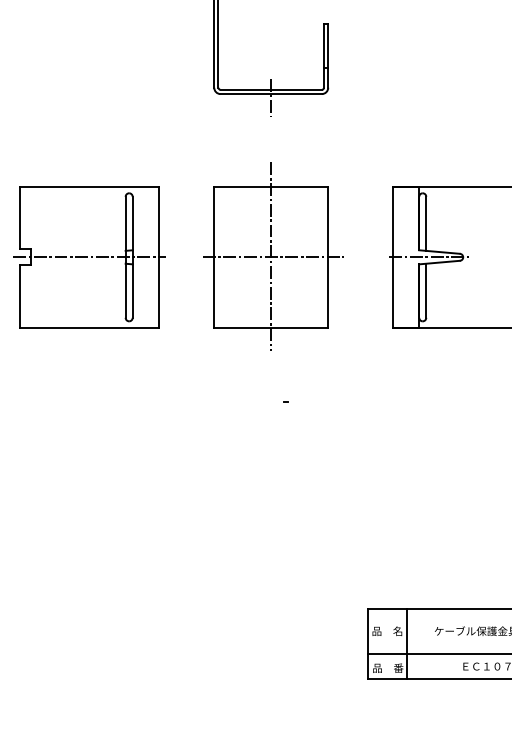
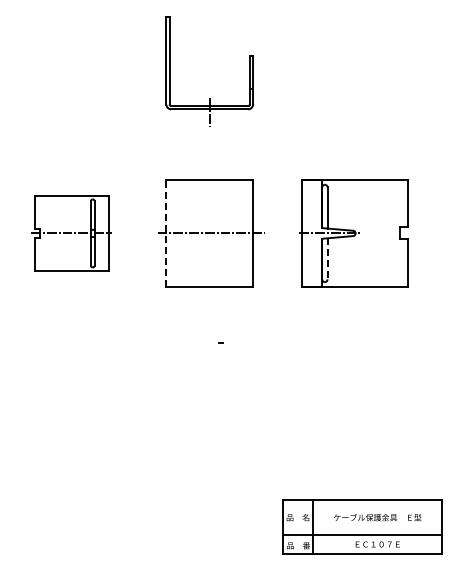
line: (214, 256) -> (166, 232), solid -> dashed
line: (270, 256) -> (209, 232), removed
part: (89, 257) -> (71, 233), size x0.7
line: (426, 290) -> (327, 258), solid -> dashed

